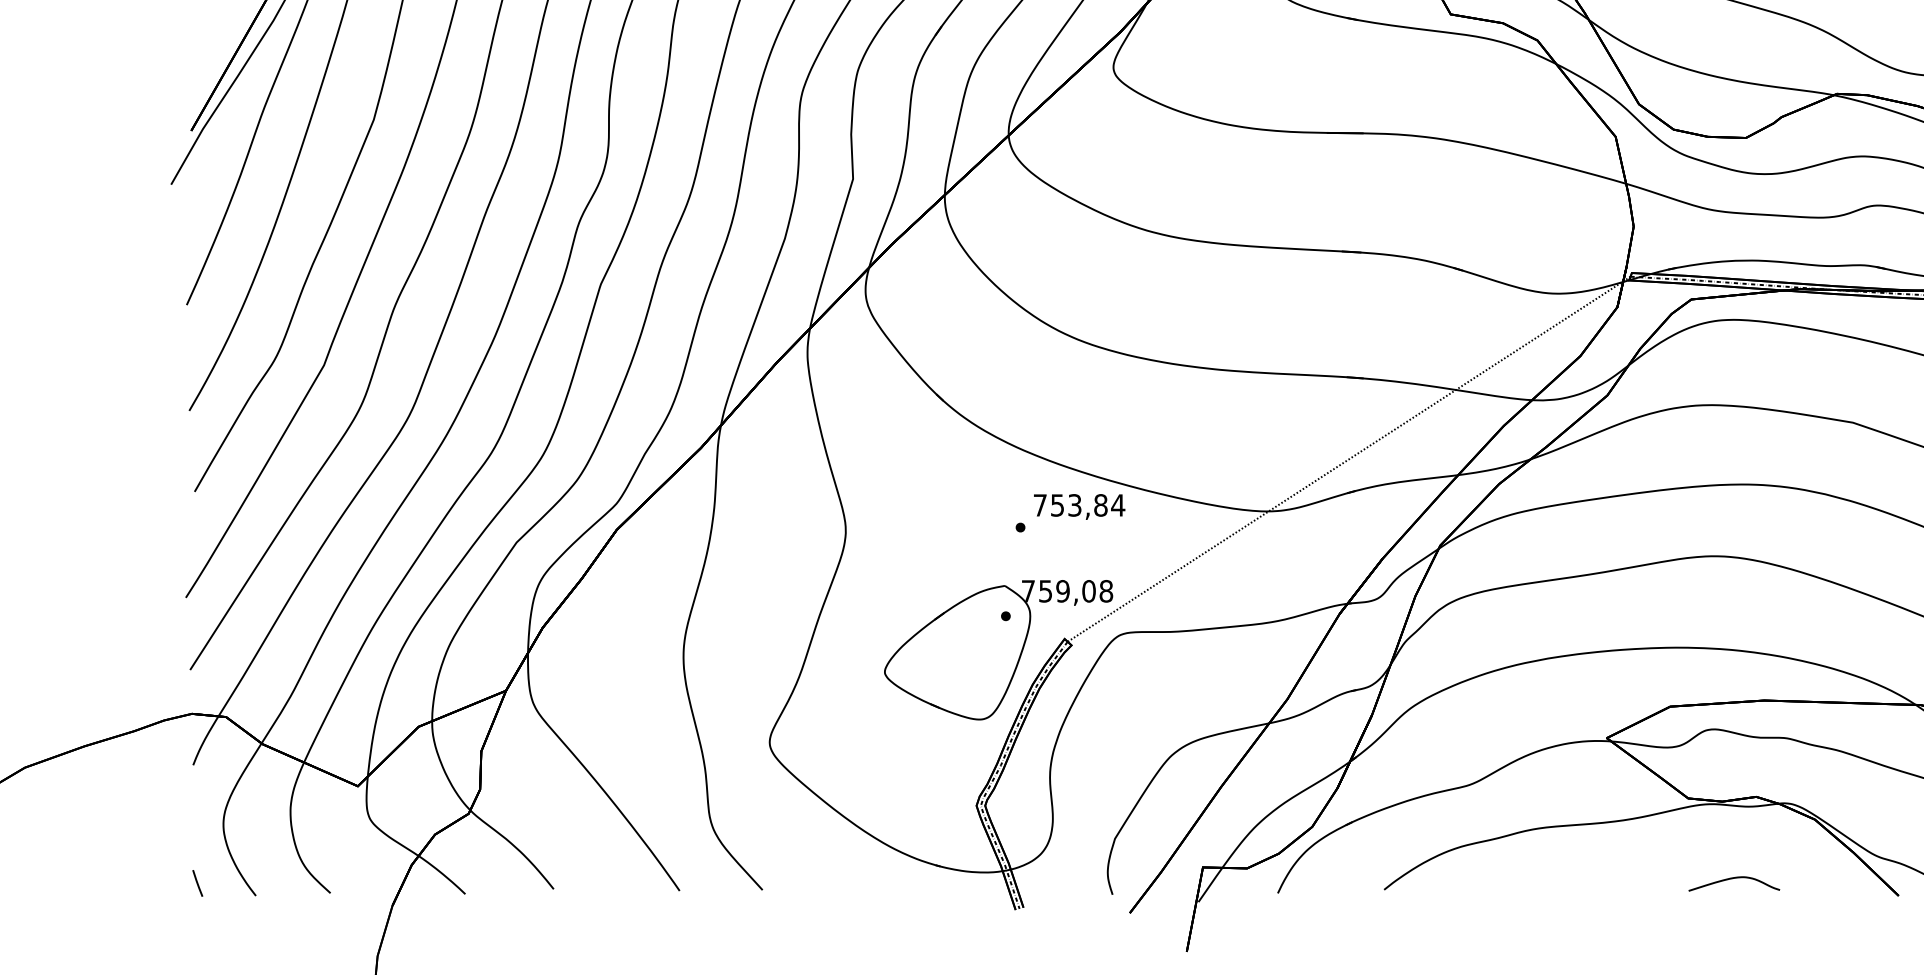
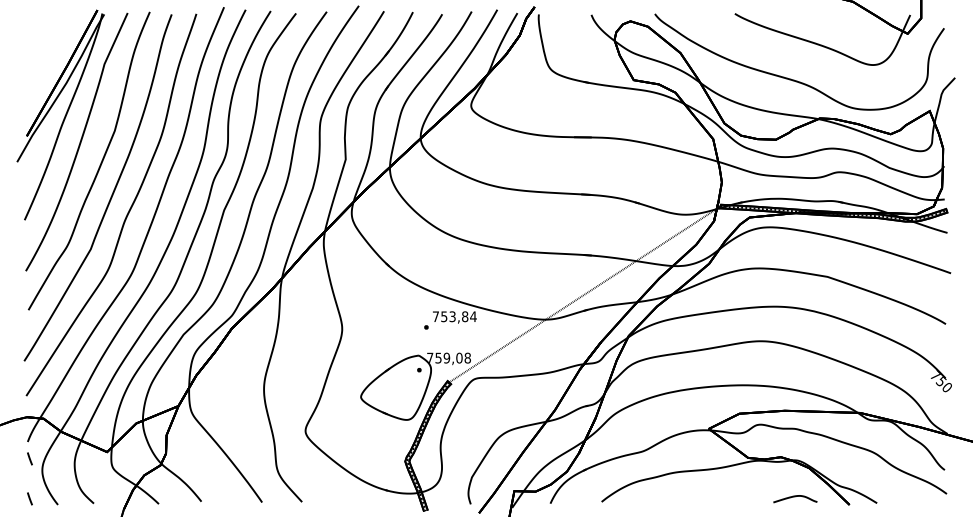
line: (196, 799) -> (29, 458), added
curve: (1734, 880) -> (795, 497), moved

